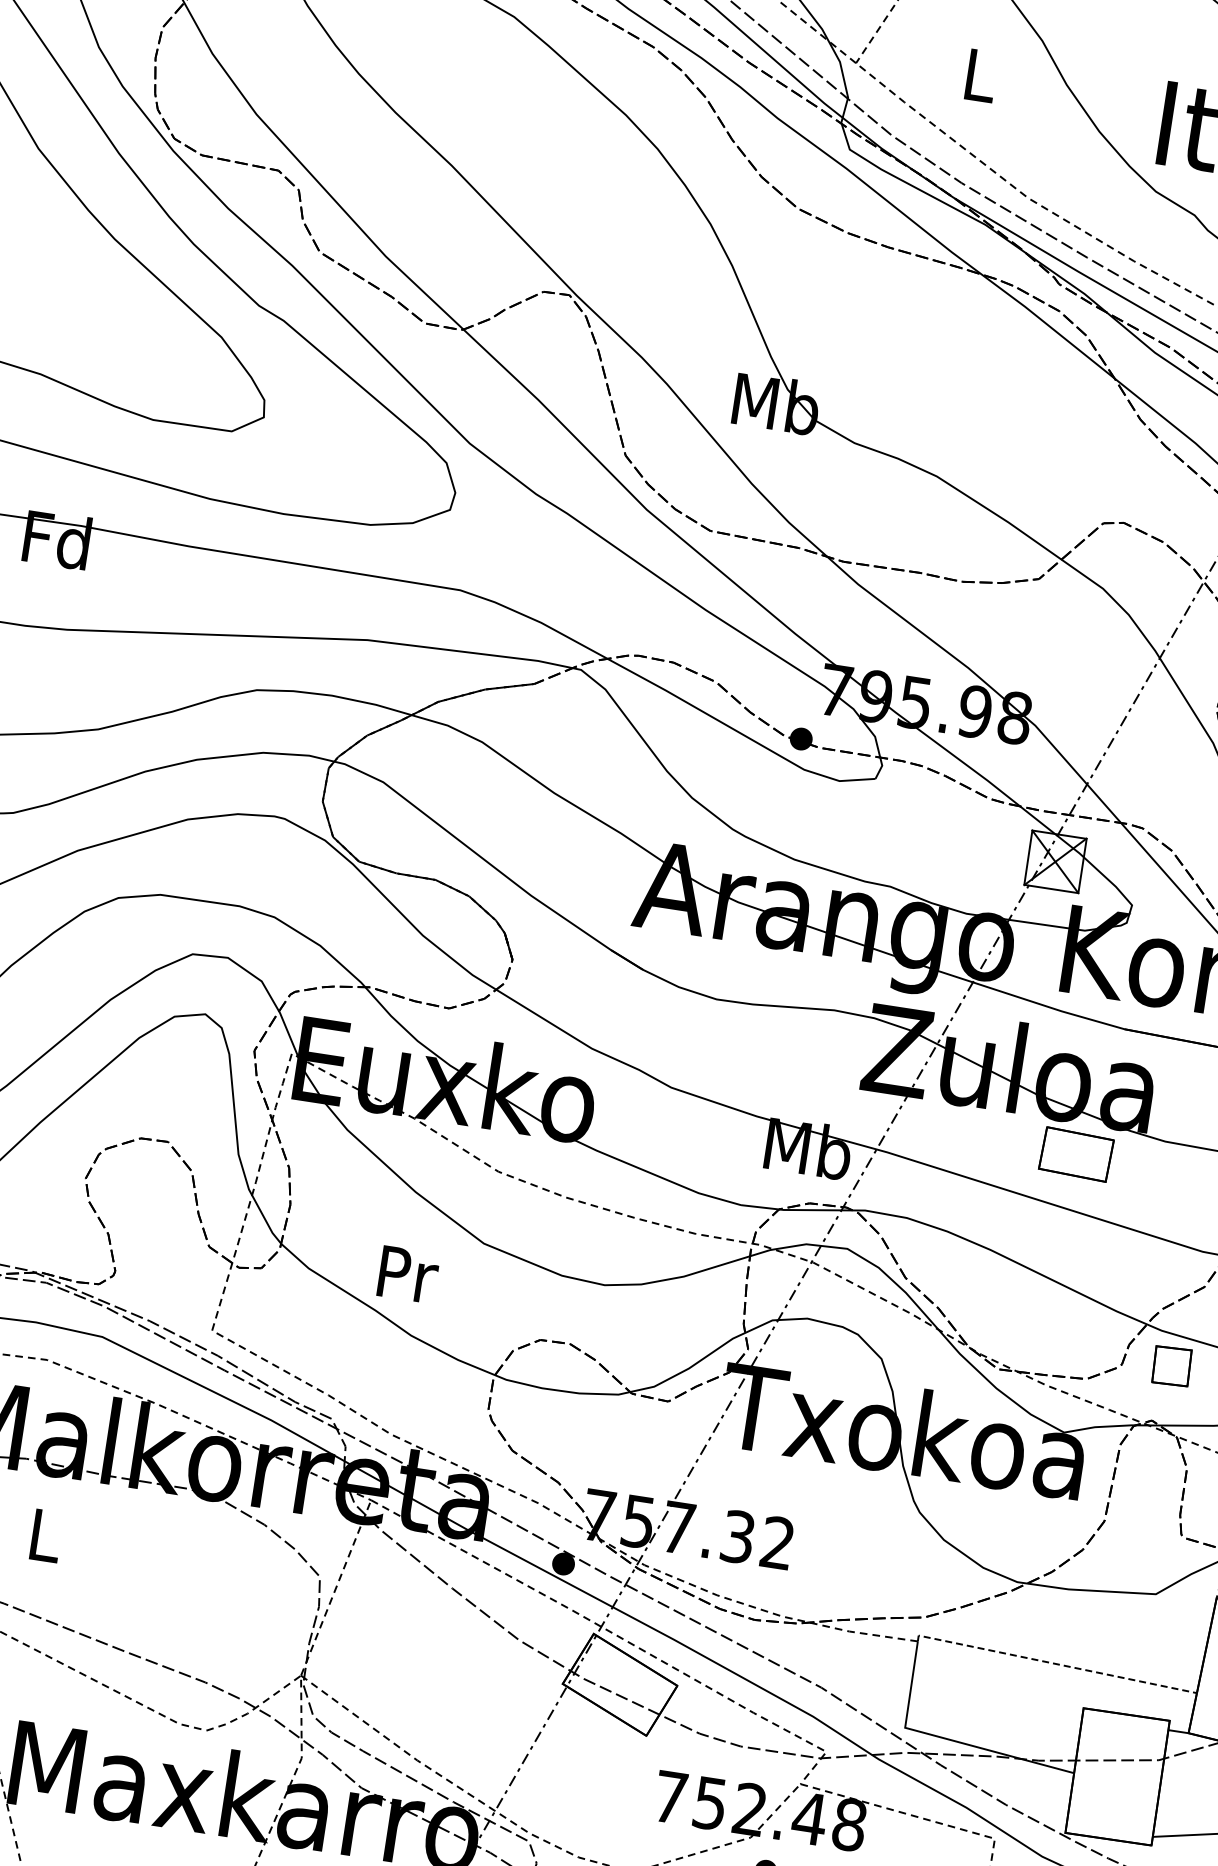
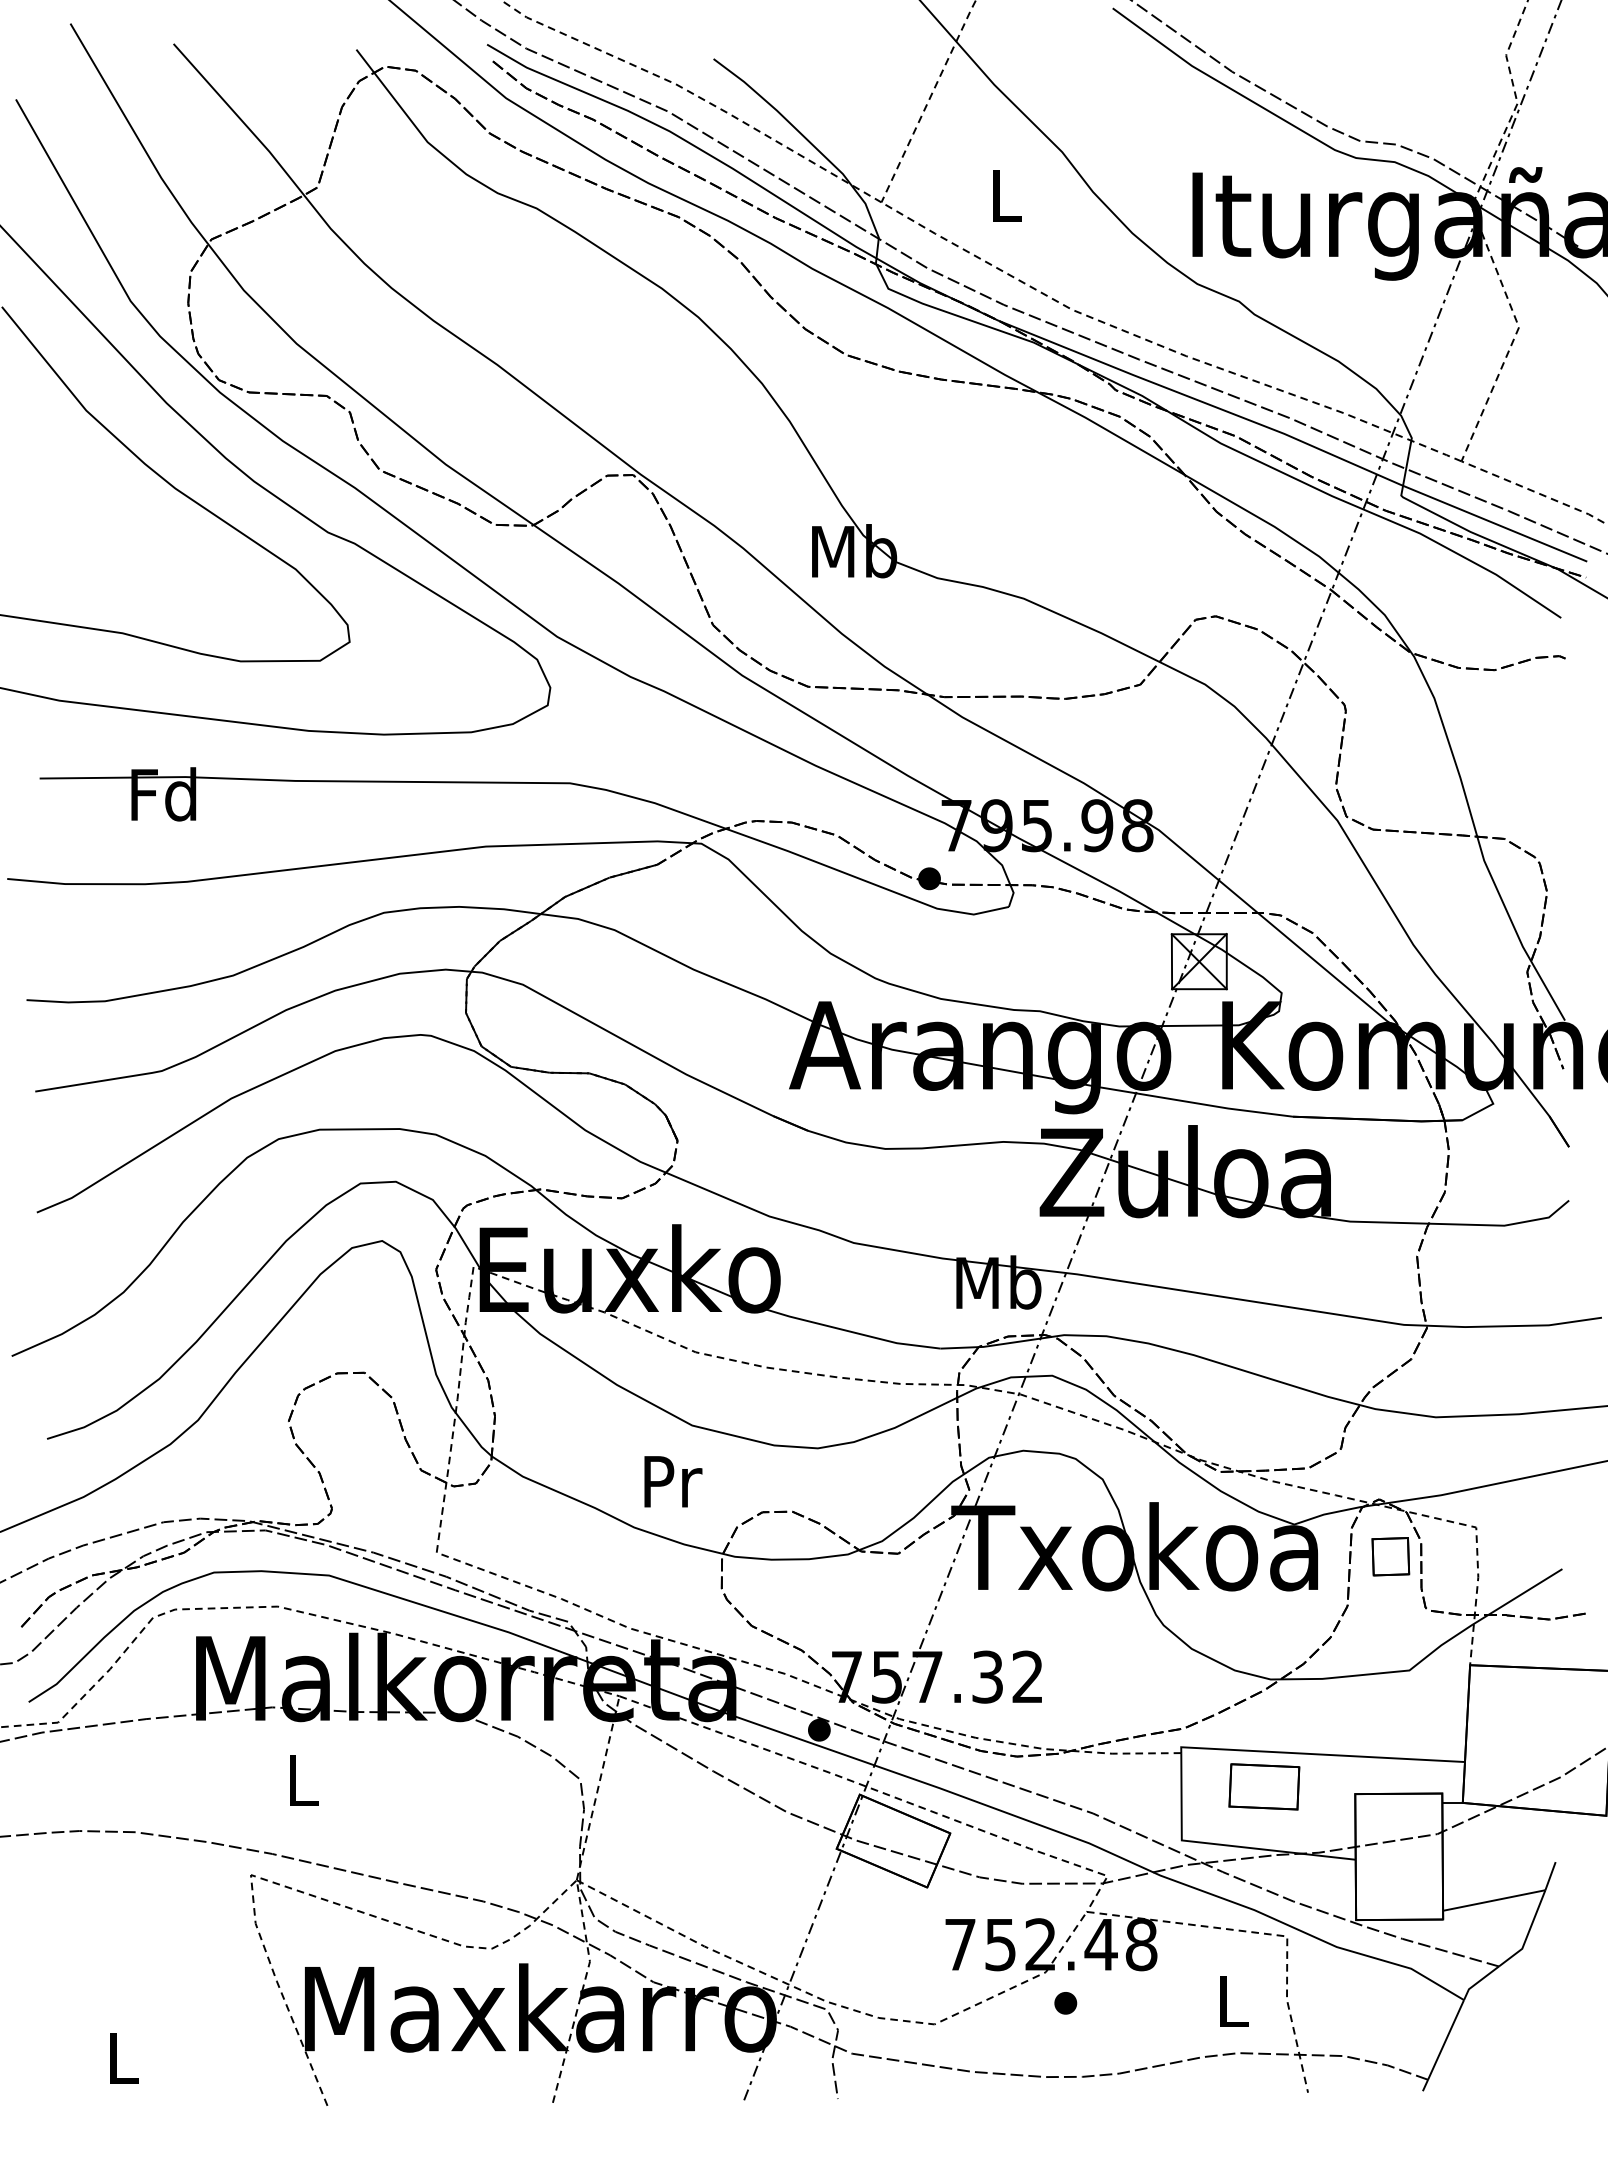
part: (1076, 1154) -> (1264, 1786), moved
text: (408, 1274) -> (673, 1481), moved
part: (1171, 1366) -> (1390, 1556), moved
line: (1054, 1663) -> (1319, 1754), dashed -> solid

